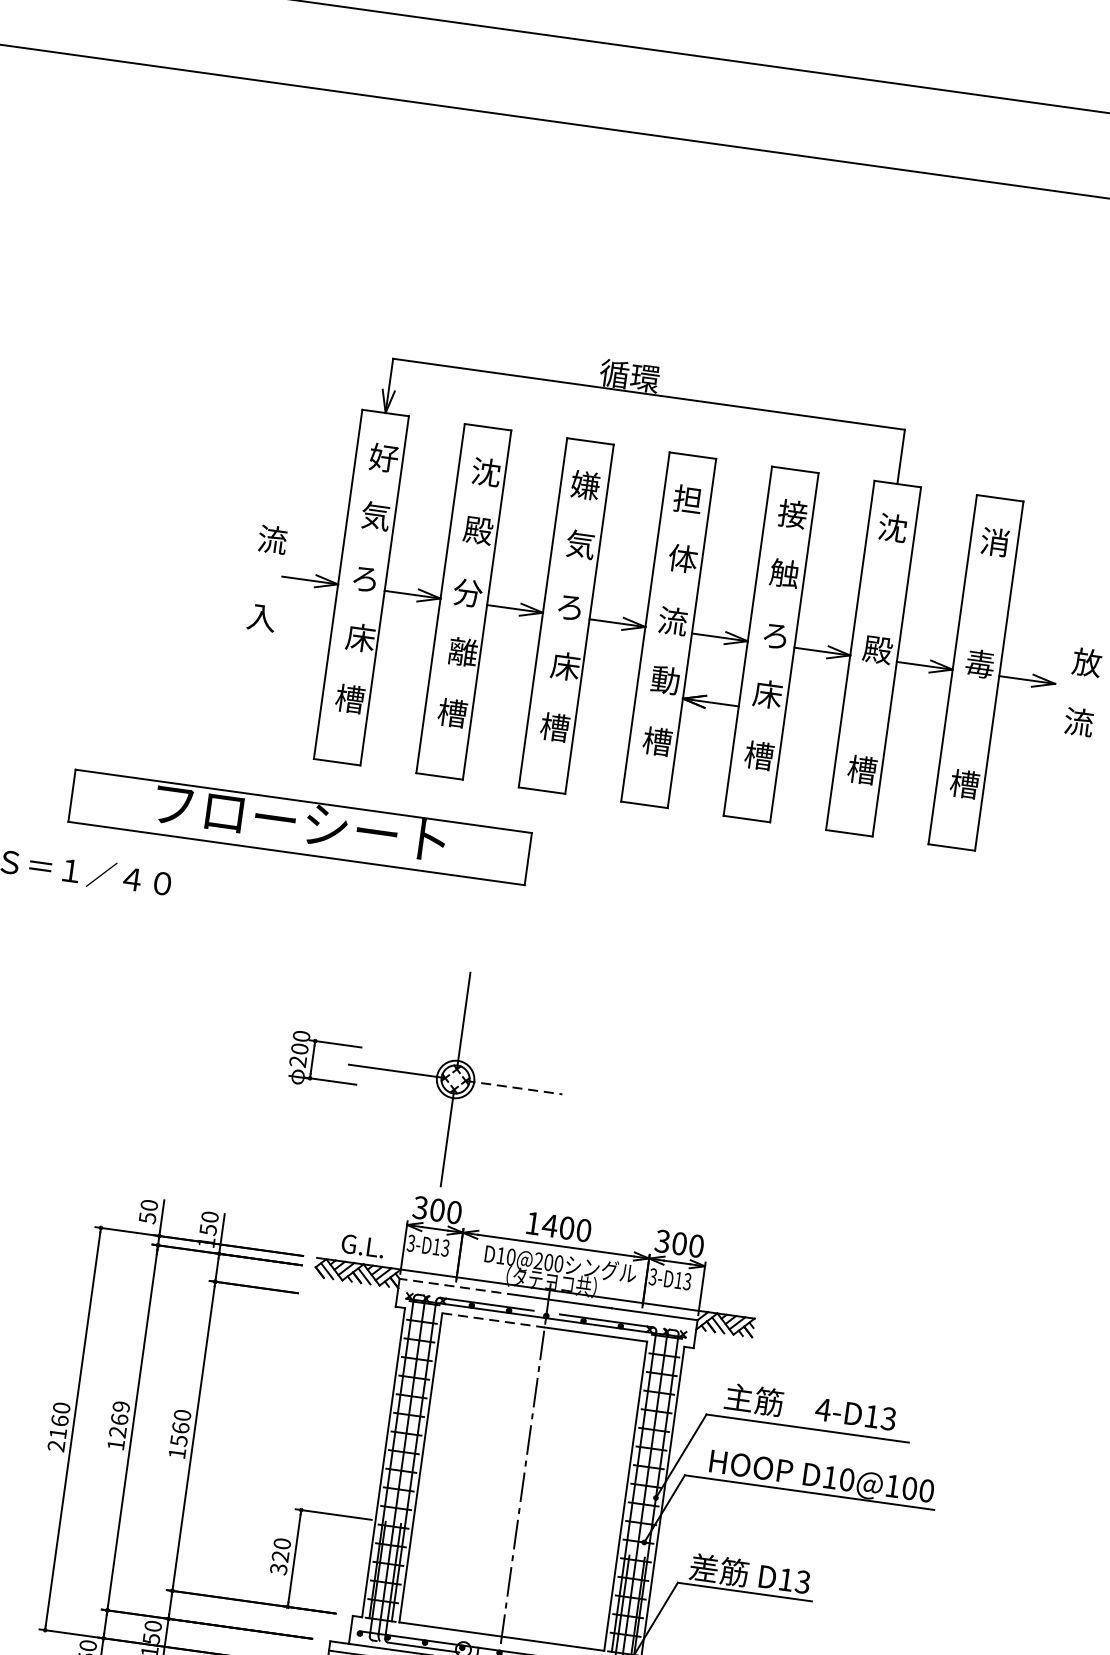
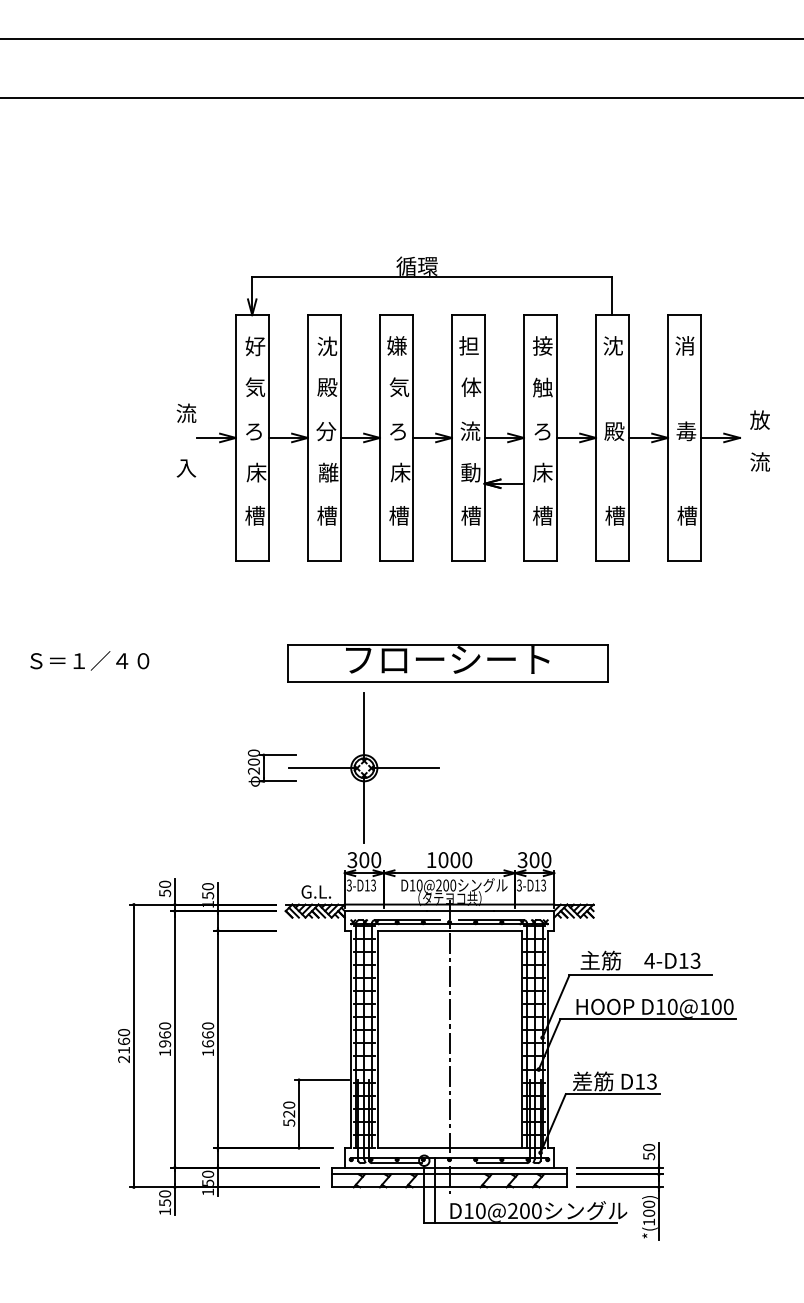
part: (299, 827) -> (447, 663), moved
line: (514, 1088) -> (405, 768), dashed -> solid
text: (550, 1226) -> (443, 860), 1400 -> 1000
line: (457, 1287) -> (385, 911), dashed -> solid
line: (493, 1320) -> (413, 930), dashed -> solid
text: (120, 1418) -> (165, 1034), 1269 -> 1960
text: (179, 1440) -> (208, 1043), 1560 -> 1660
text: (277, 1568) -> (288, 1122), 320 -> 520

